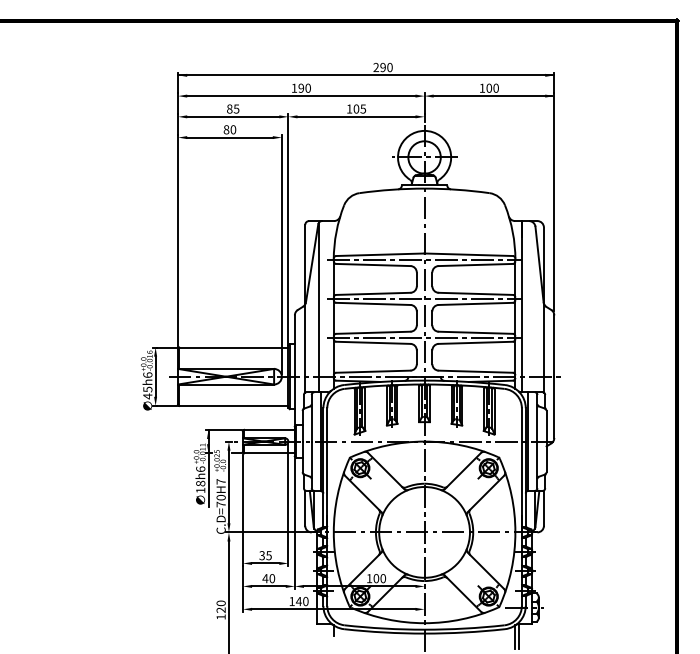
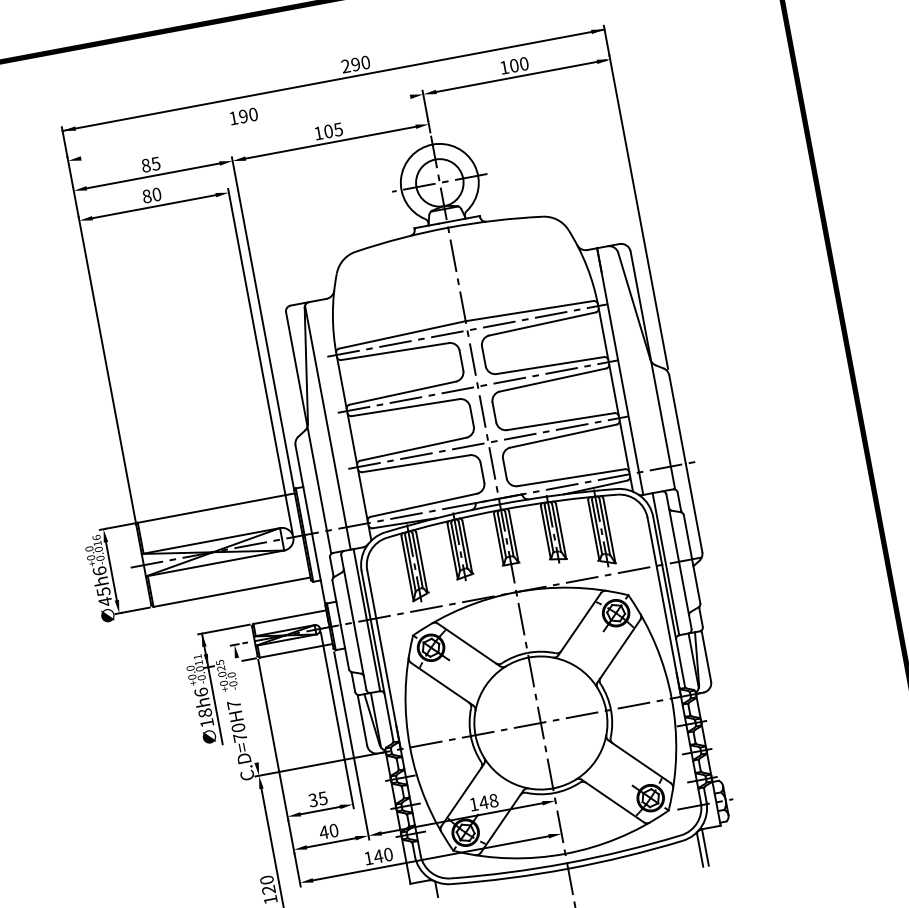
line: (301, 96) -> (246, 128), removed
line: (228, 486) -> (246, 709), removed
text: (379, 578) -> (488, 801), 100 -> 148

